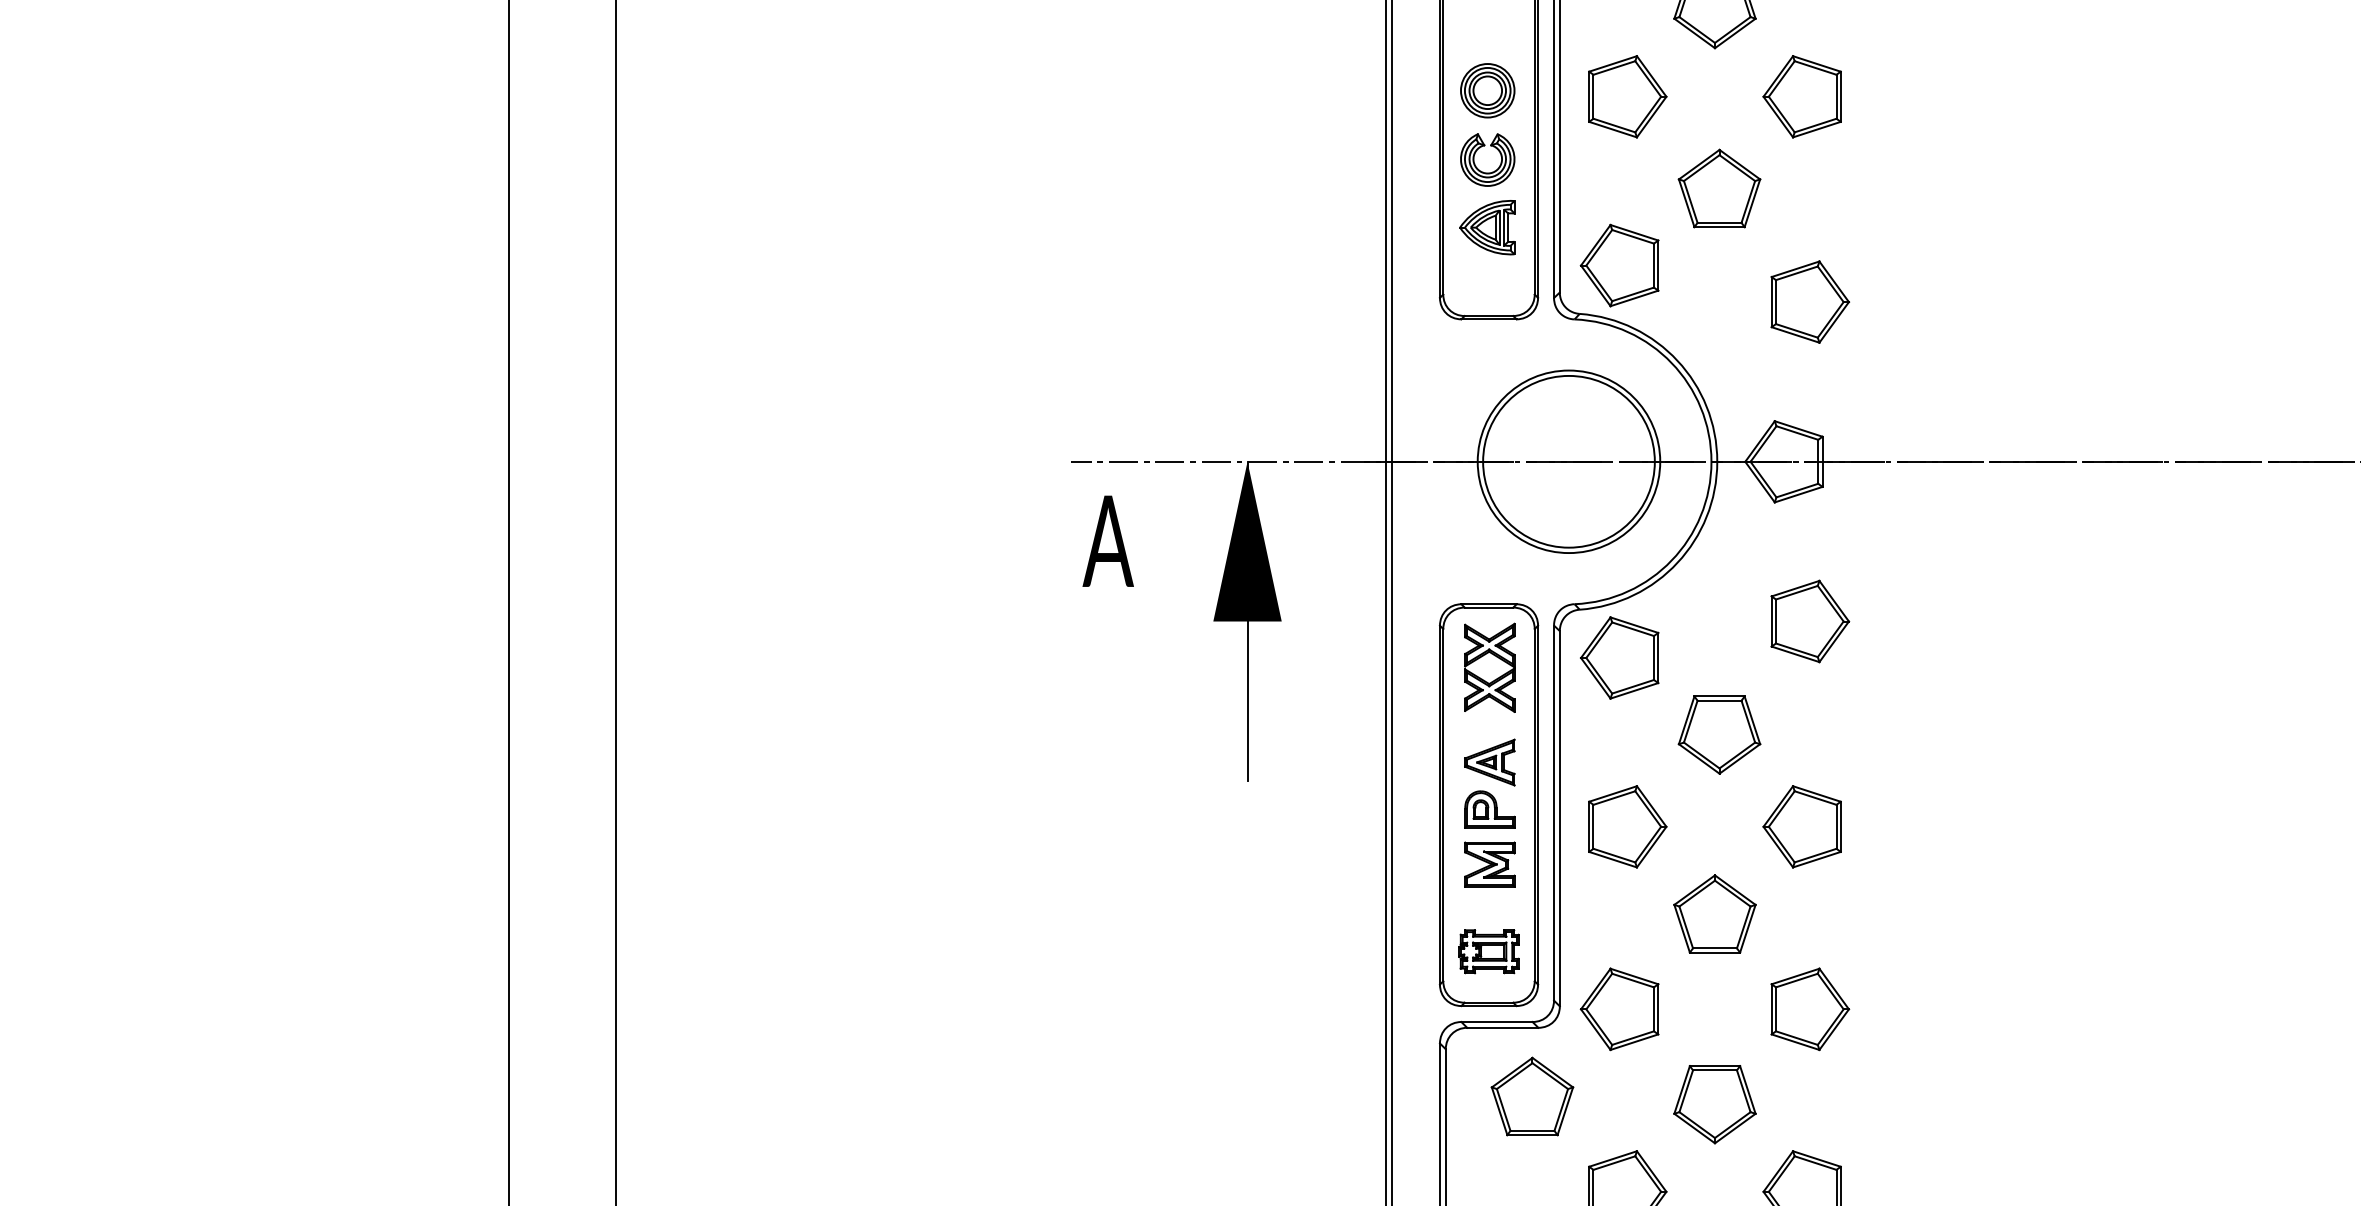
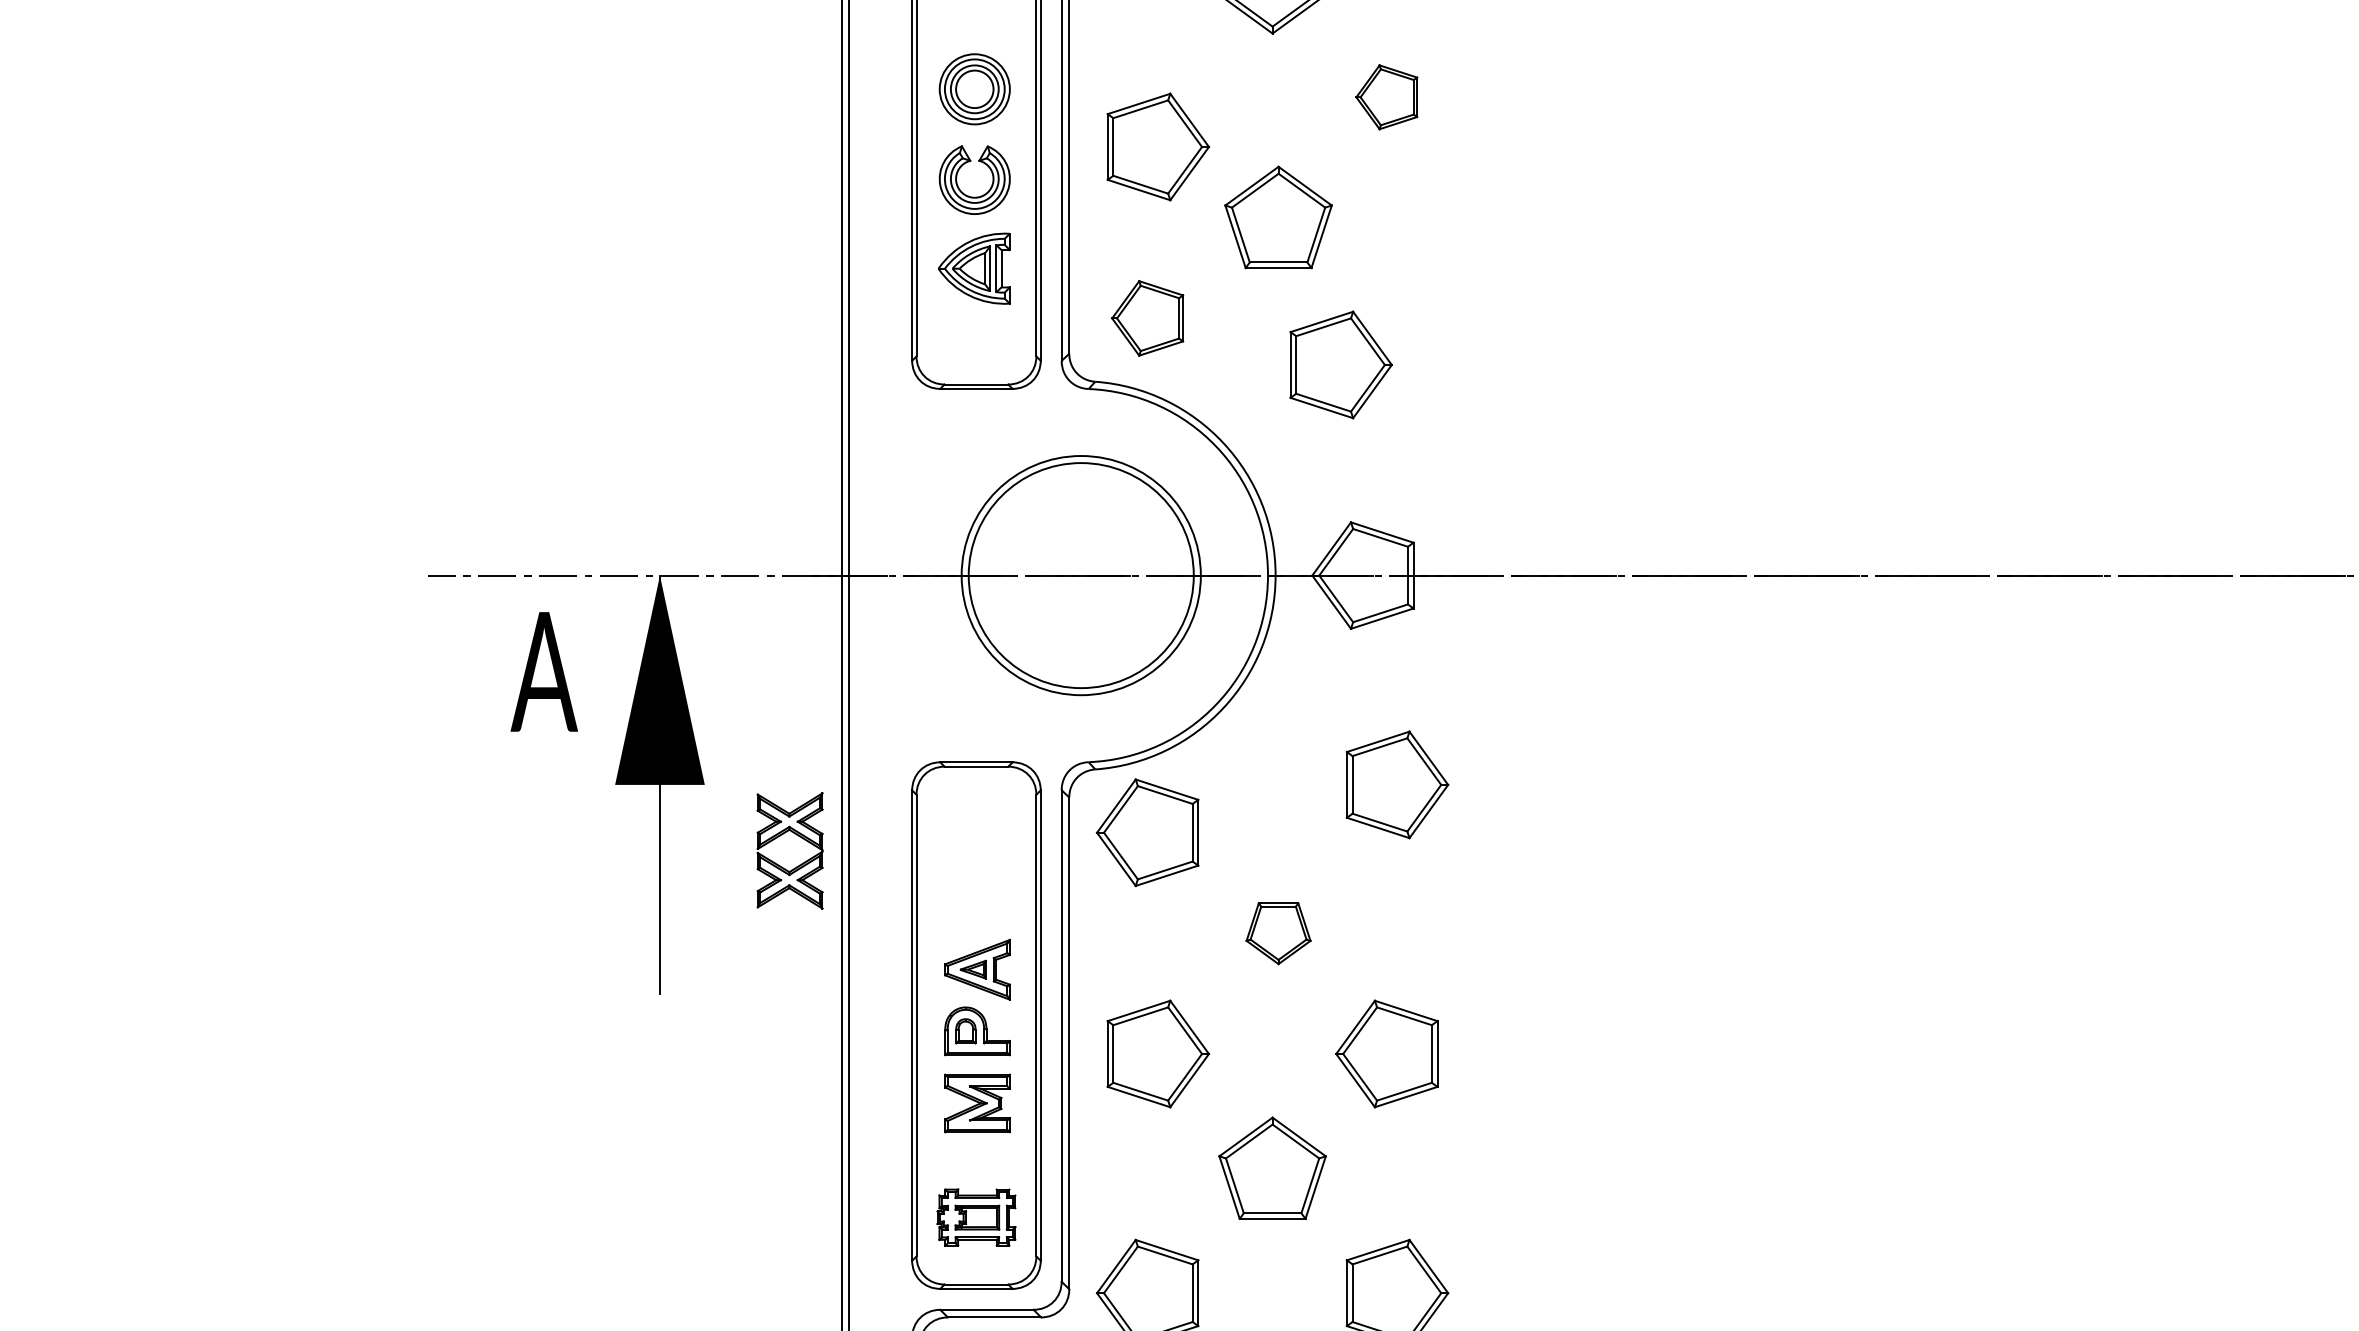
part: (1627, 96) -> (1157, 146), moved
part: (1801, 96) -> (1385, 96), size x0.6
part: (1619, 265) -> (1147, 318), size x0.7
part: (1810, 301) -> (1341, 364), moved
text: (1107, 540) -> (543, 670), moved
part: (1489, 667) -> (789, 850), moved
part: (1719, 734) -> (1278, 932), size x0.6

